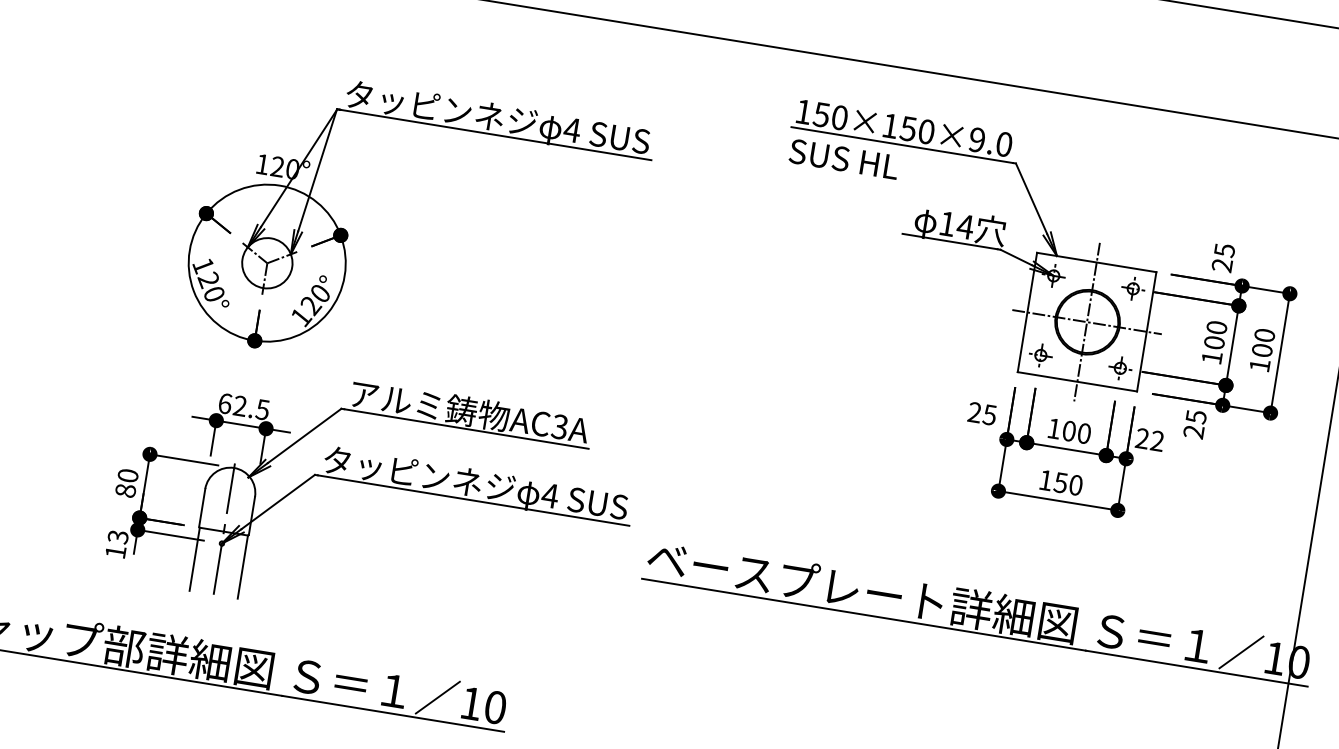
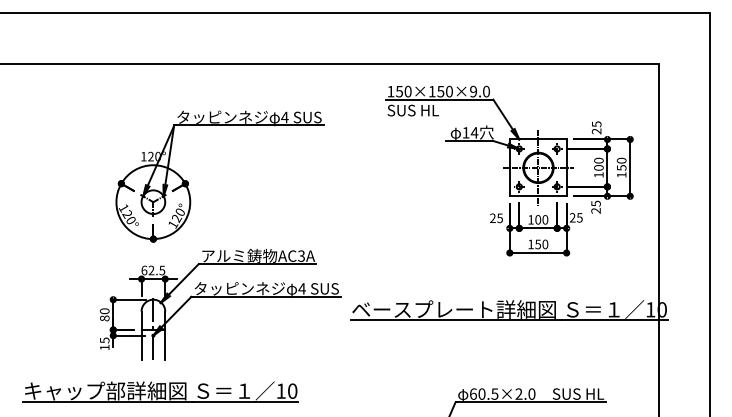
text: (1262, 349) -> (621, 167), 100 -> 150
text: (1156, 440) -> (579, 217), 22 -> 25
text: (117, 534) -> (104, 339), 13 -> 15

